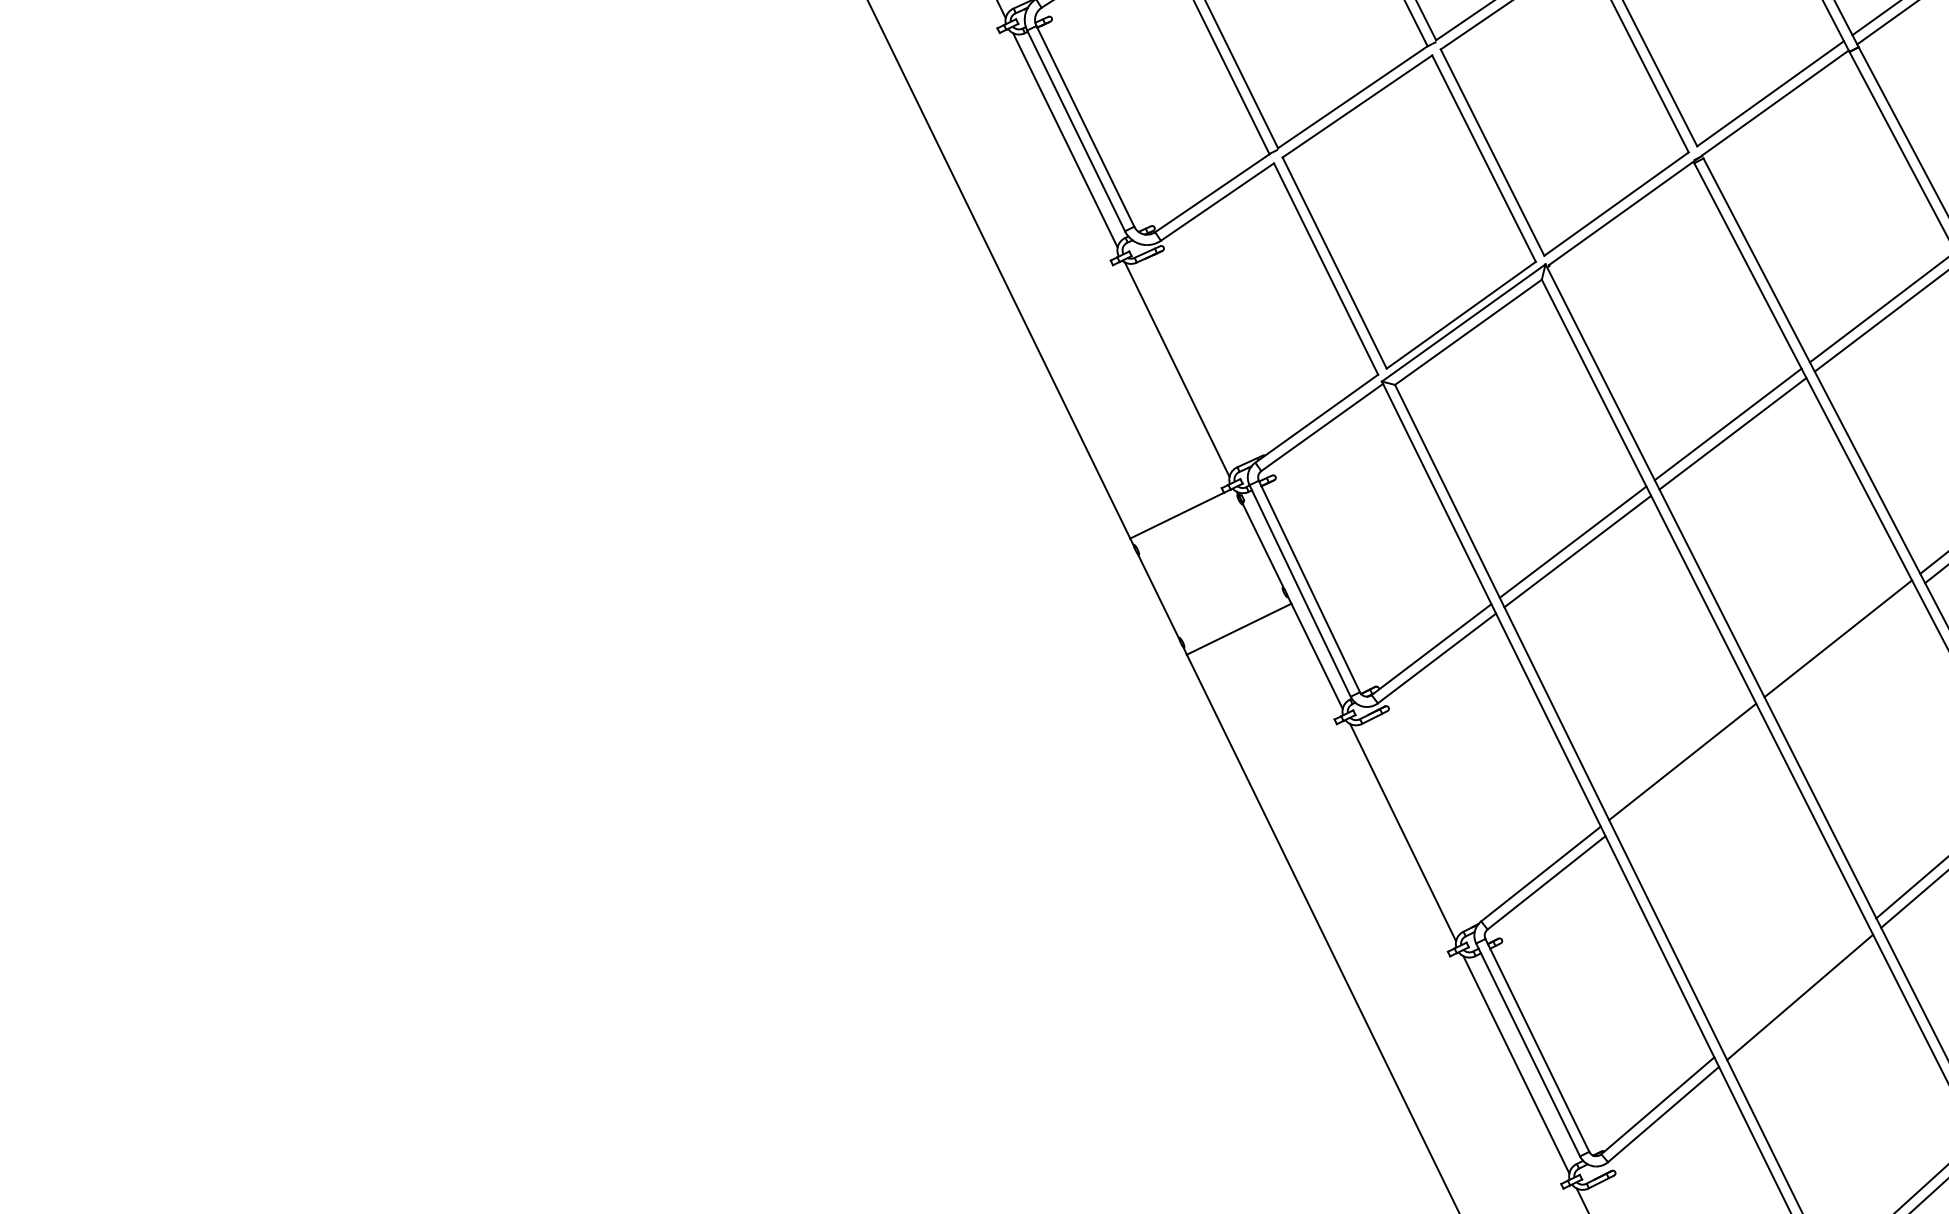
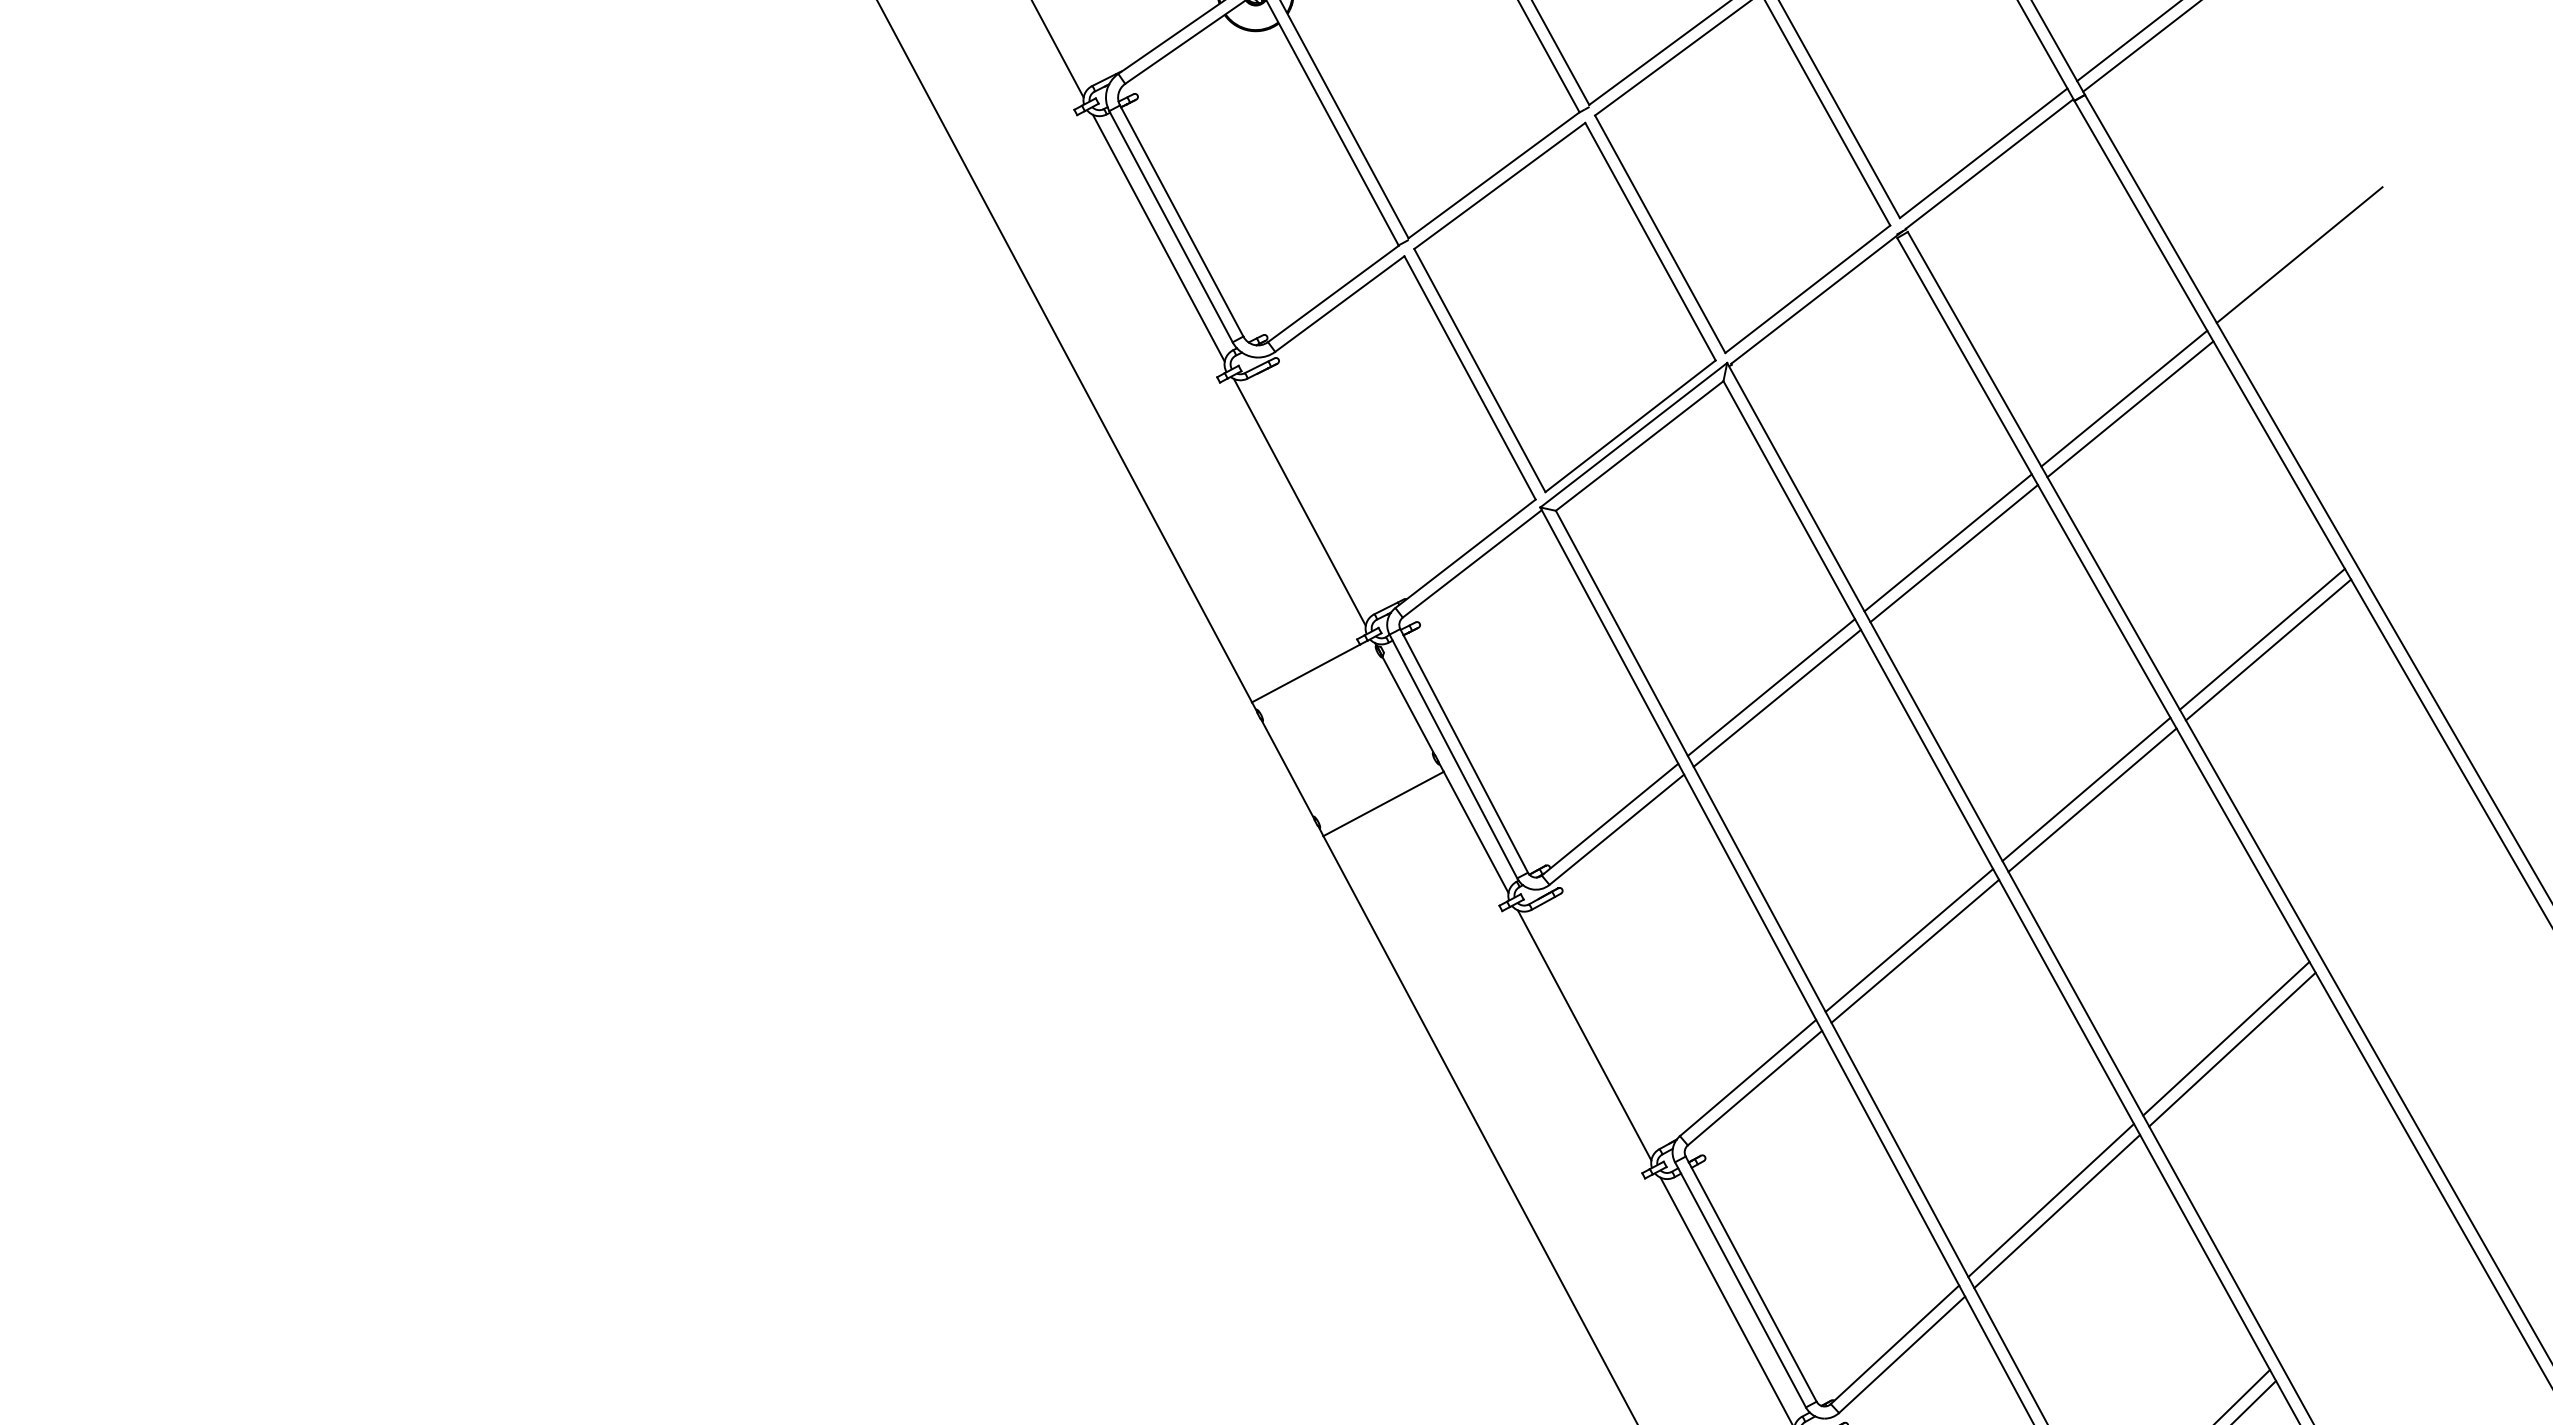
line: (1843, 647) -> (2092, 799), added
line: (1687, 770) -> (1915, 950), added
line: (1795, 987) -> (2051, 1200), added

